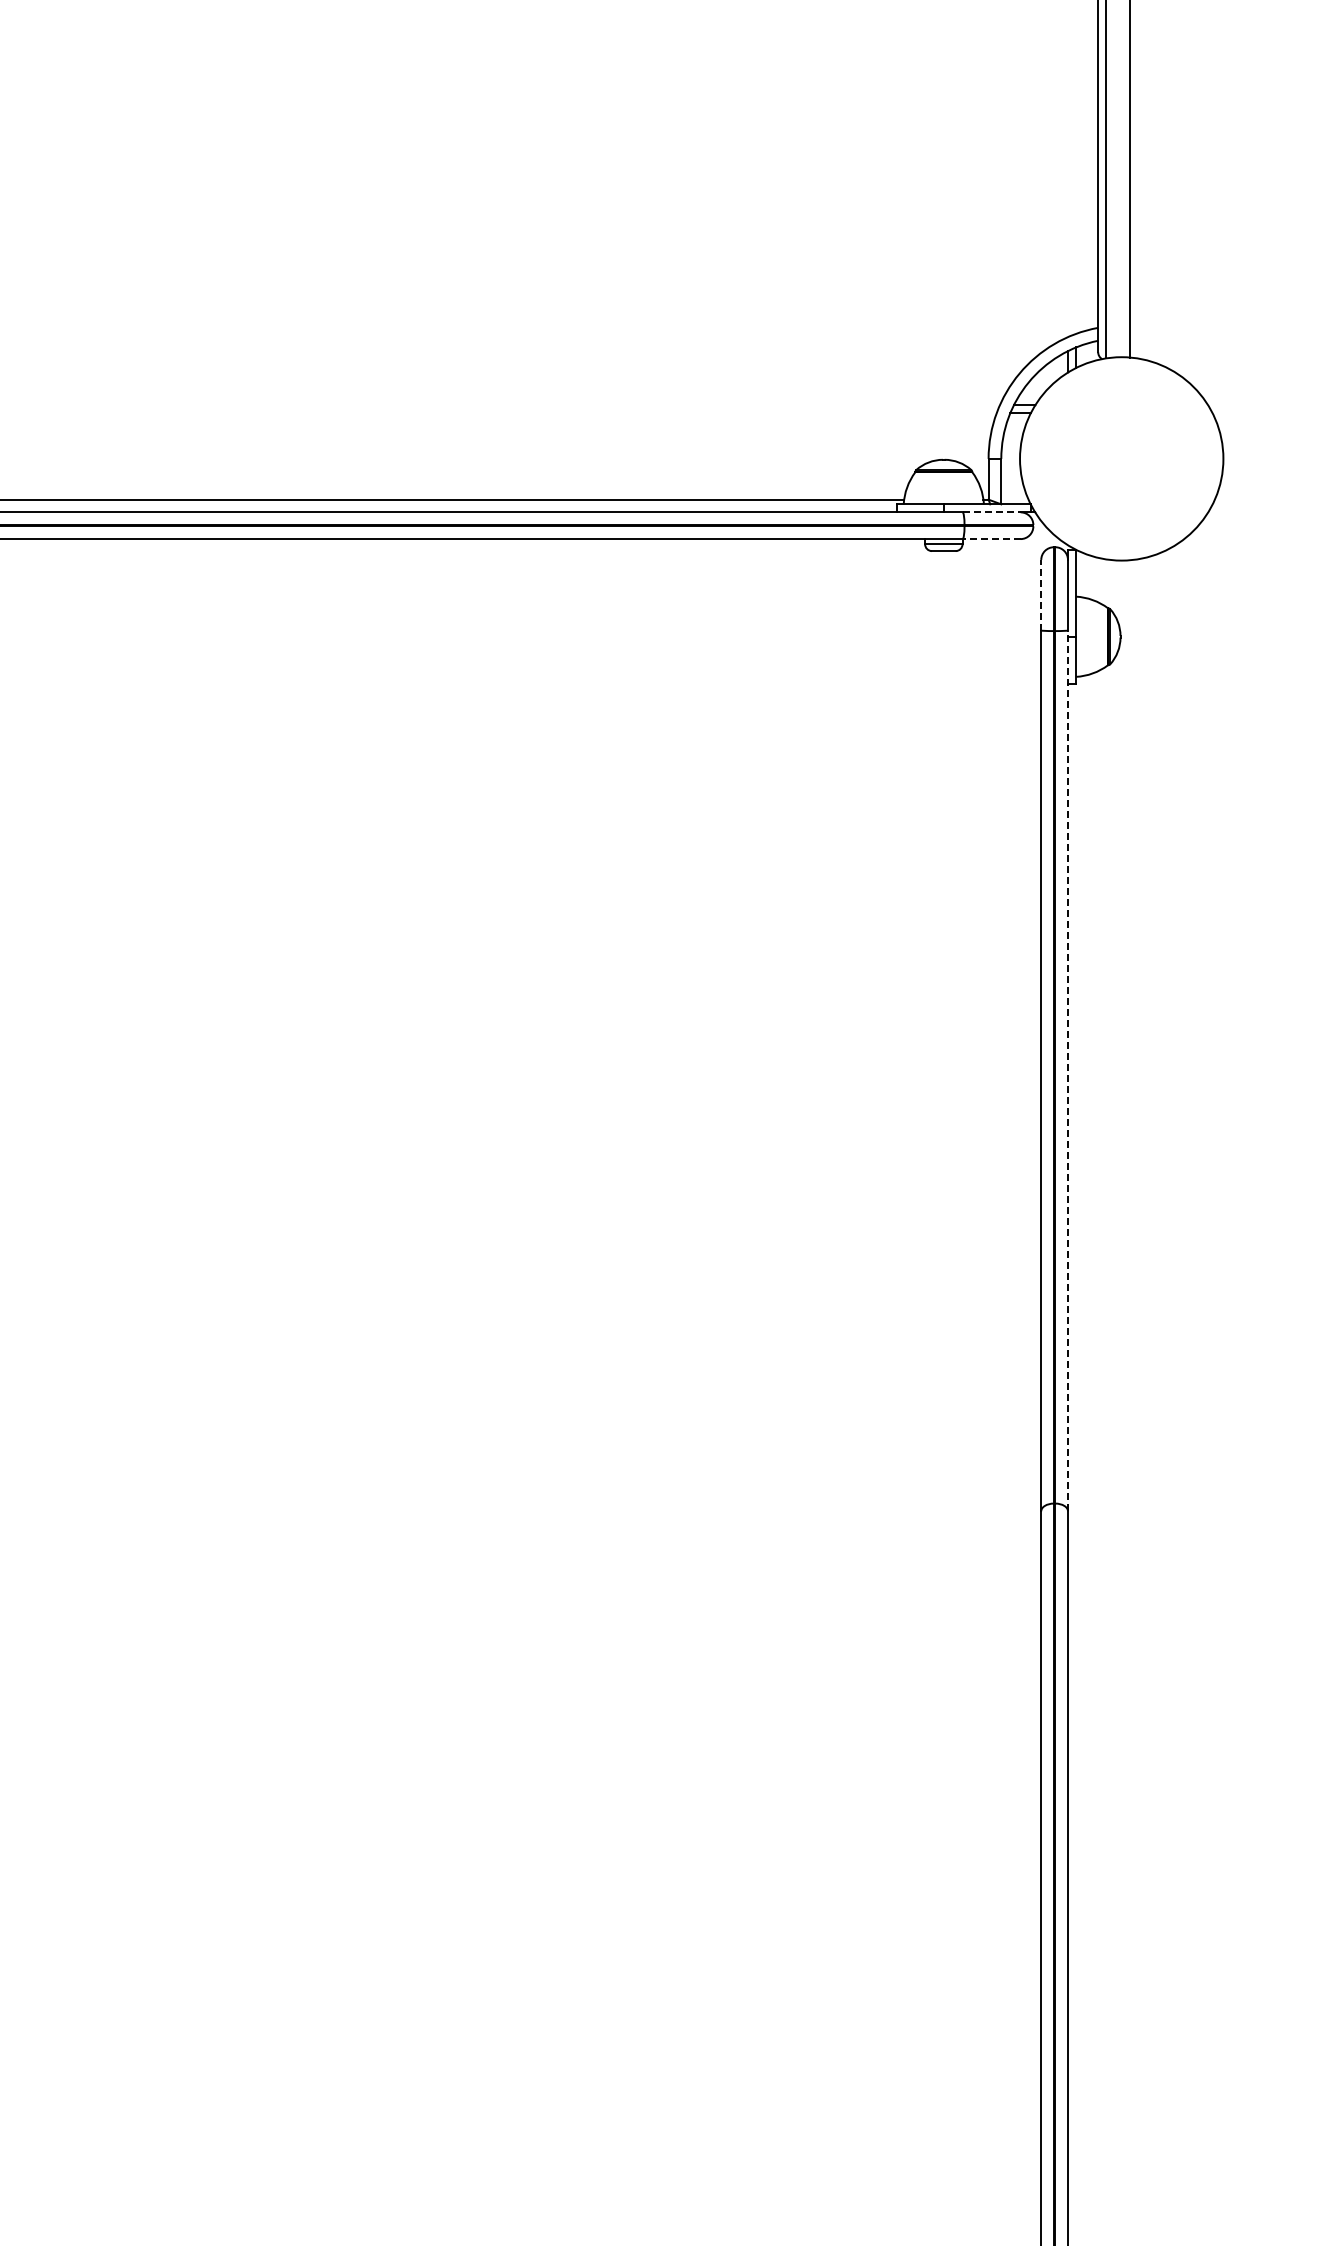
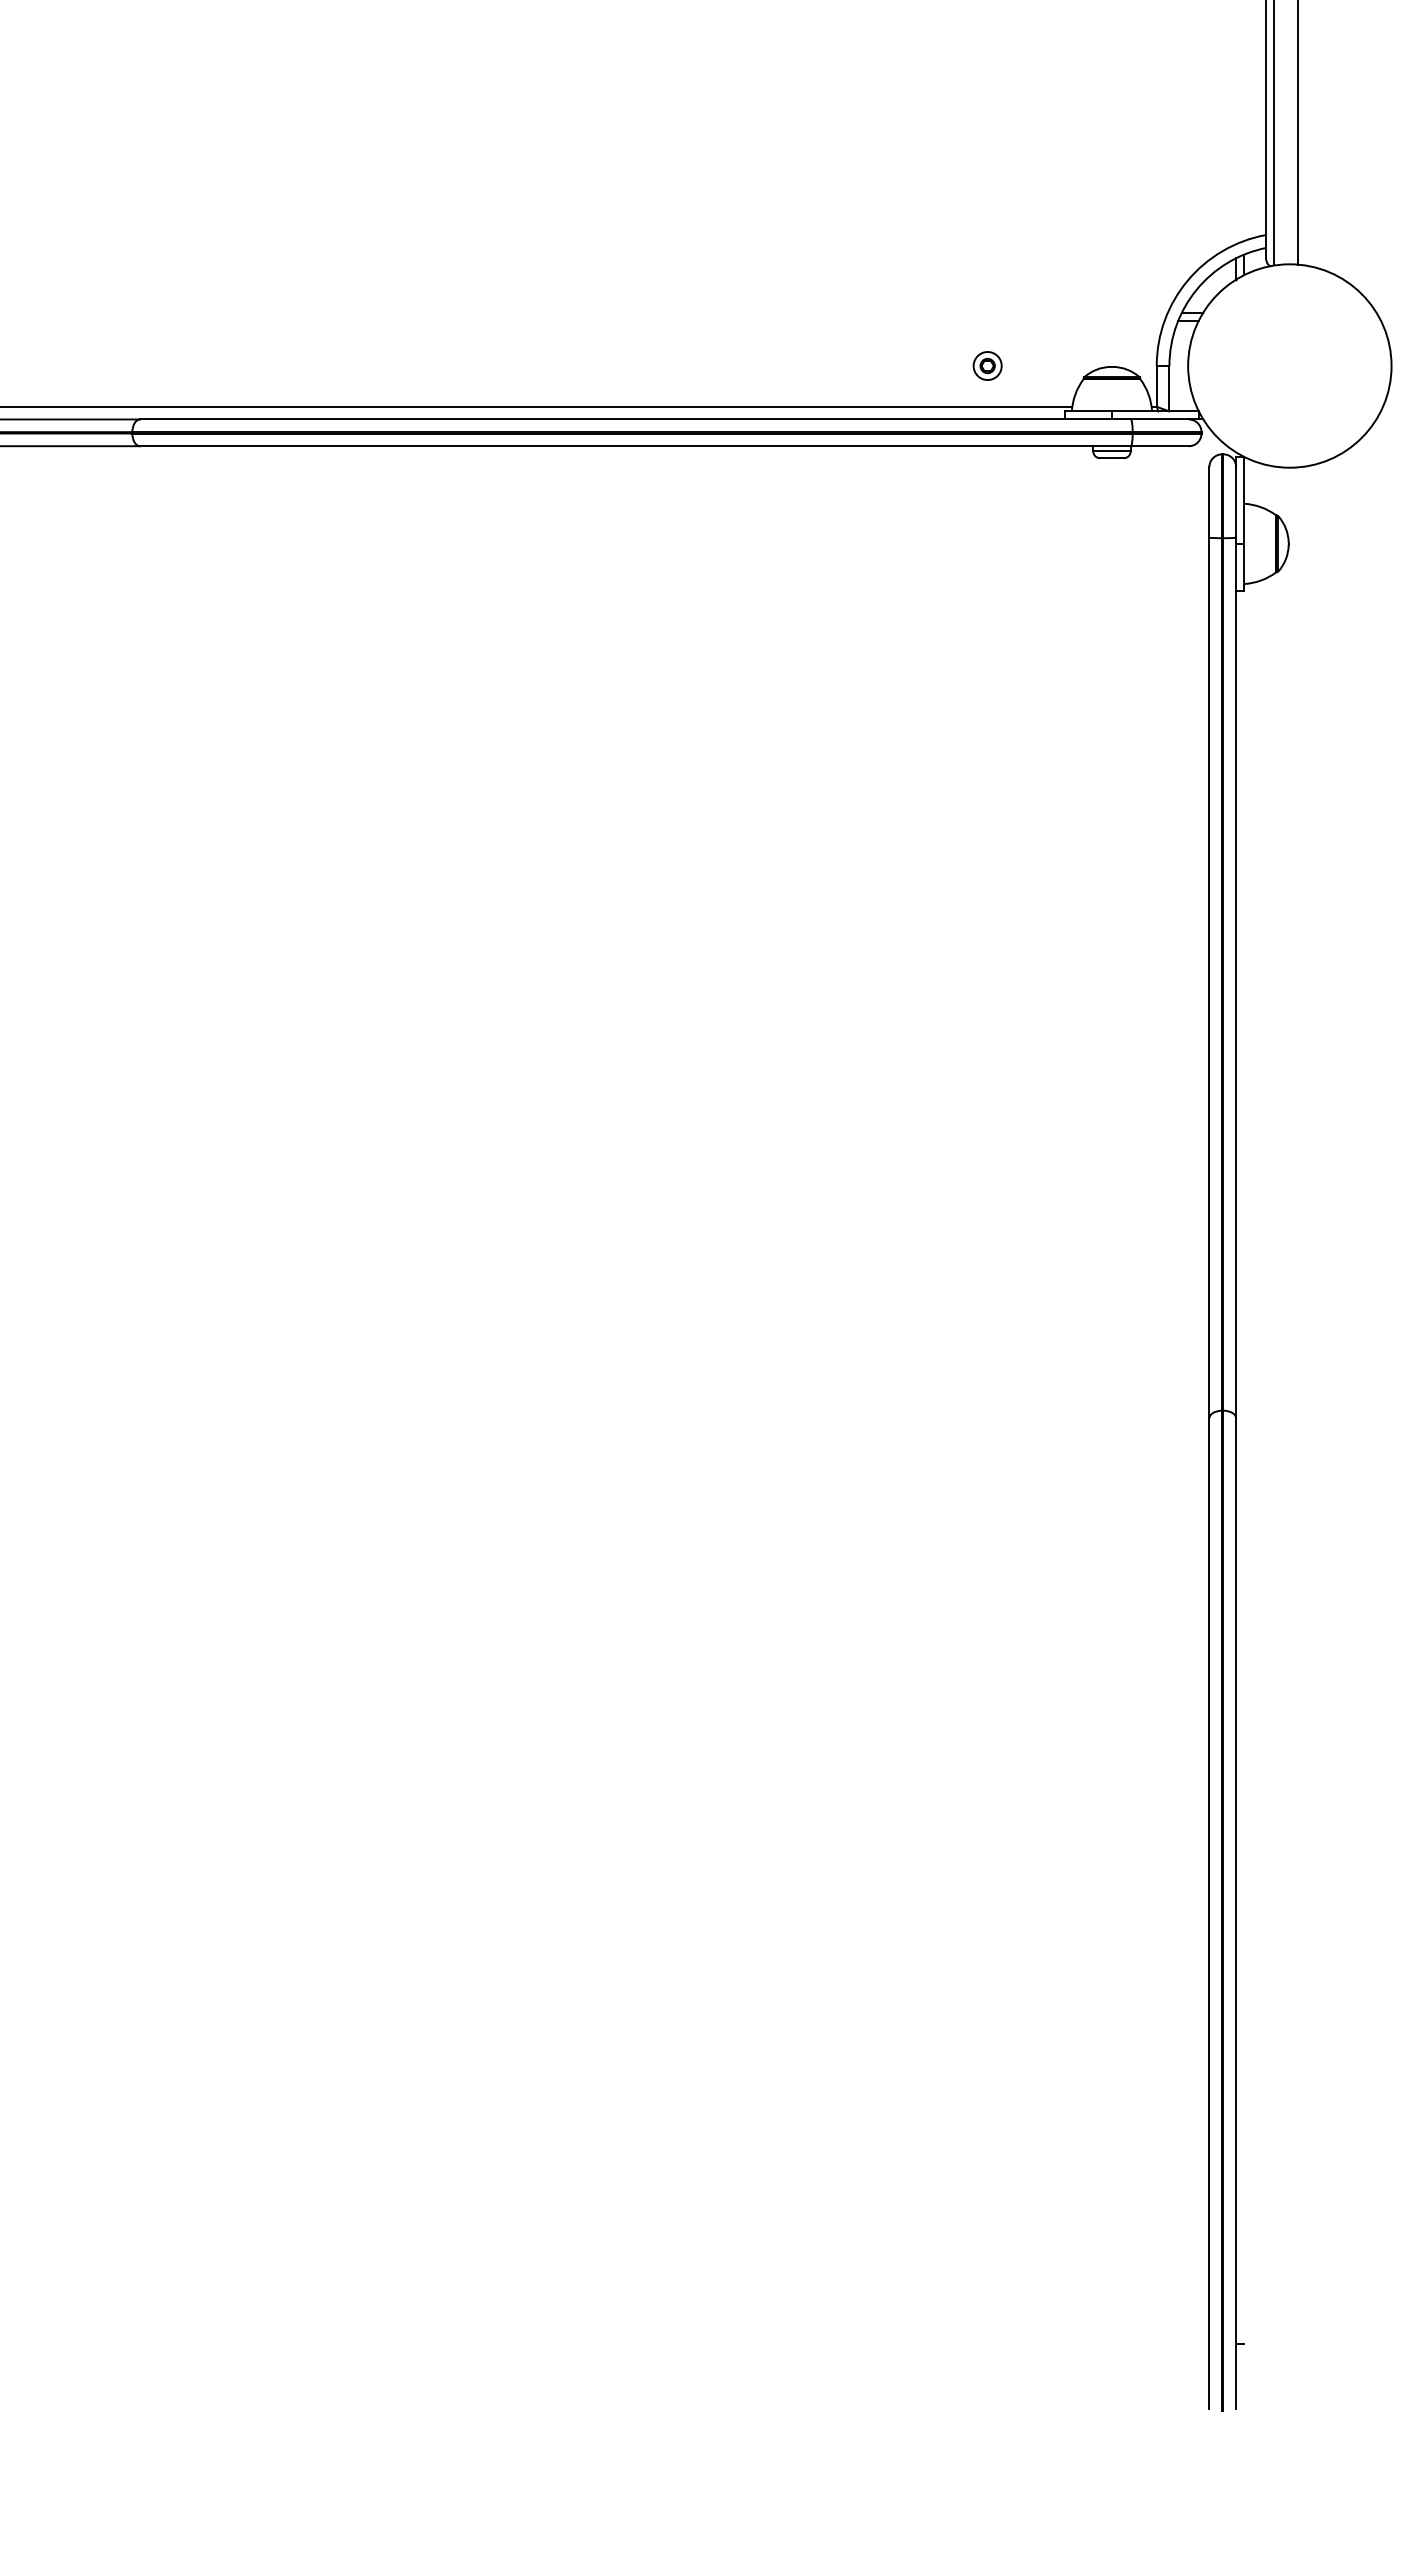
part: (819, 458) -> (987, 365), added
line: (991, 512) -> (1159, 419), dashed -> solid
line: (991, 539) -> (1159, 446), dashed -> solid
line: (1041, 594) -> (1209, 501), dashed -> solid
line: (1068, 1070) -> (1236, 977), dashed -> solid

